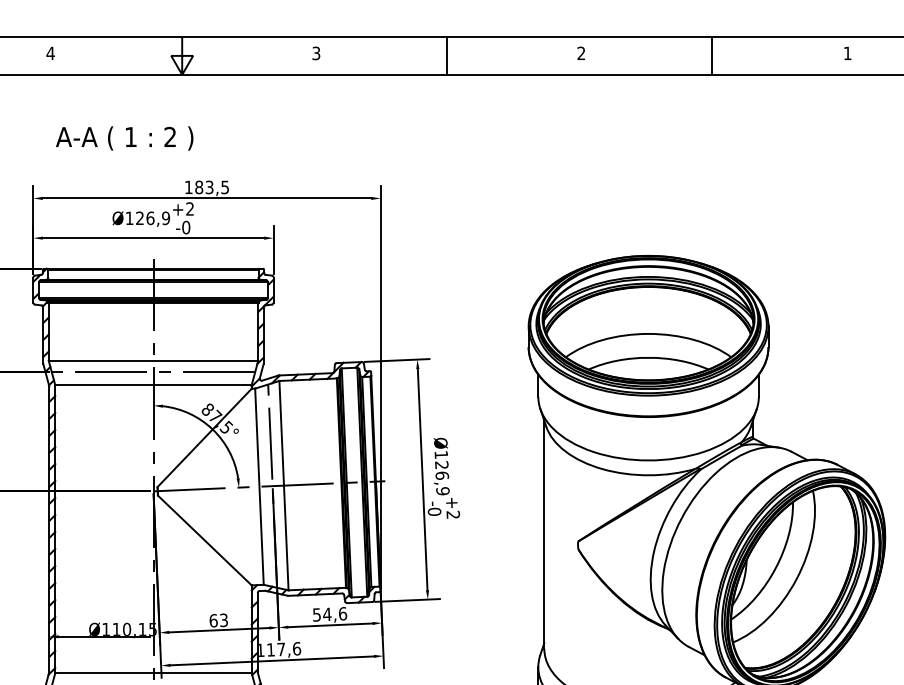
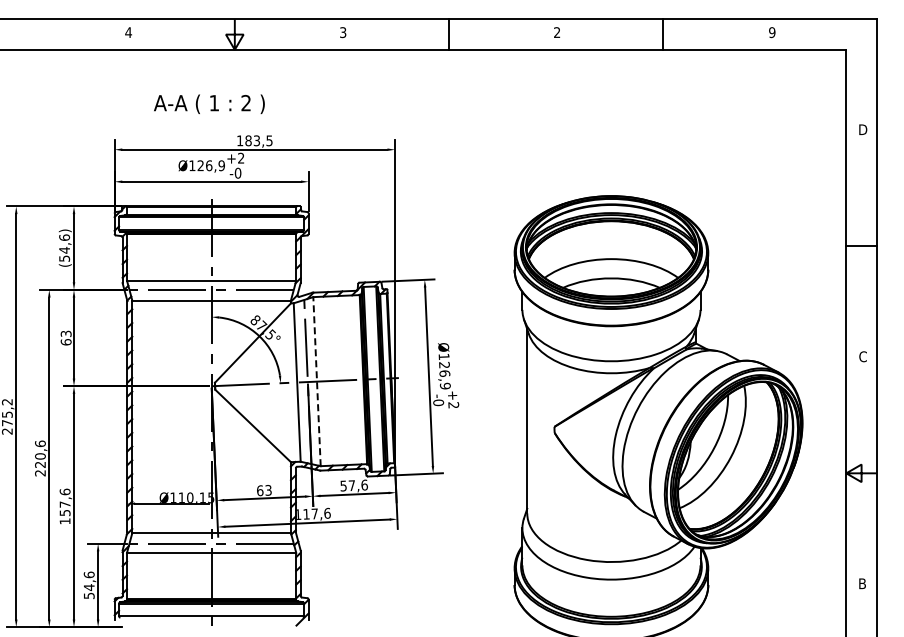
text: (848, 53) -> (772, 32), 1 -> 9
text: (124, 137) -> (209, 103), moved
line: (284, 485) -> (317, 381), solid -> dashed
text: (326, 614) -> (351, 485), 54,6 -> 57,6

